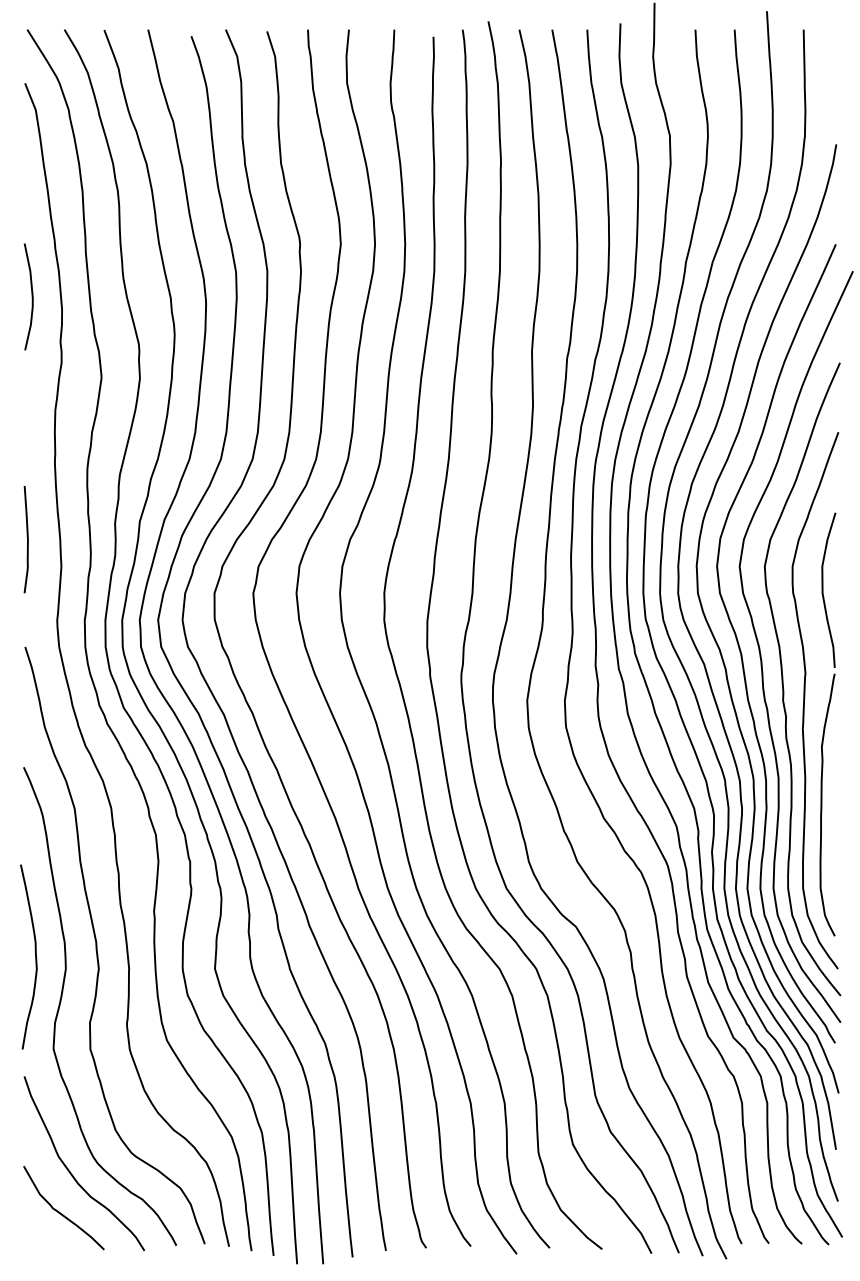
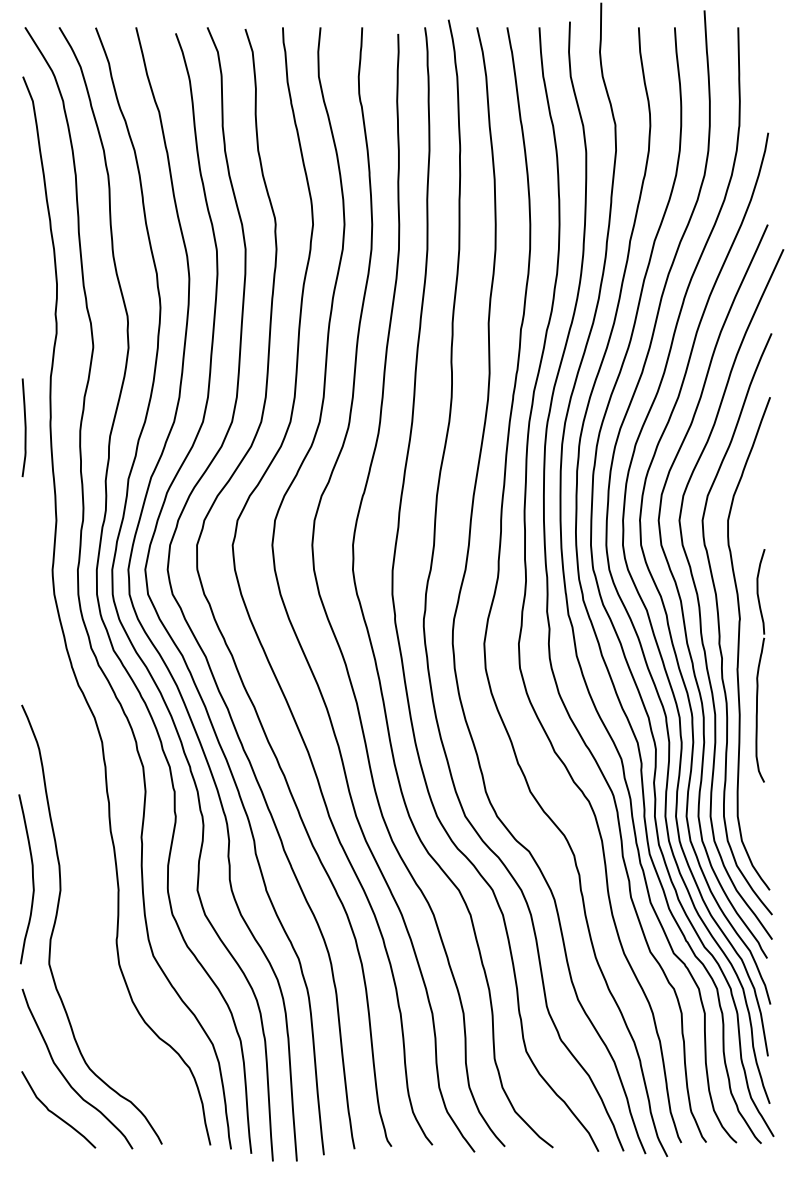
curve: (31, 294) -> (28, 270), removed
curve: (26, 539) -> (24, 427), moved
part: (827, 724) -> (760, 665), size x0.6
curve: (97, 945) -> (89, 868), removed

